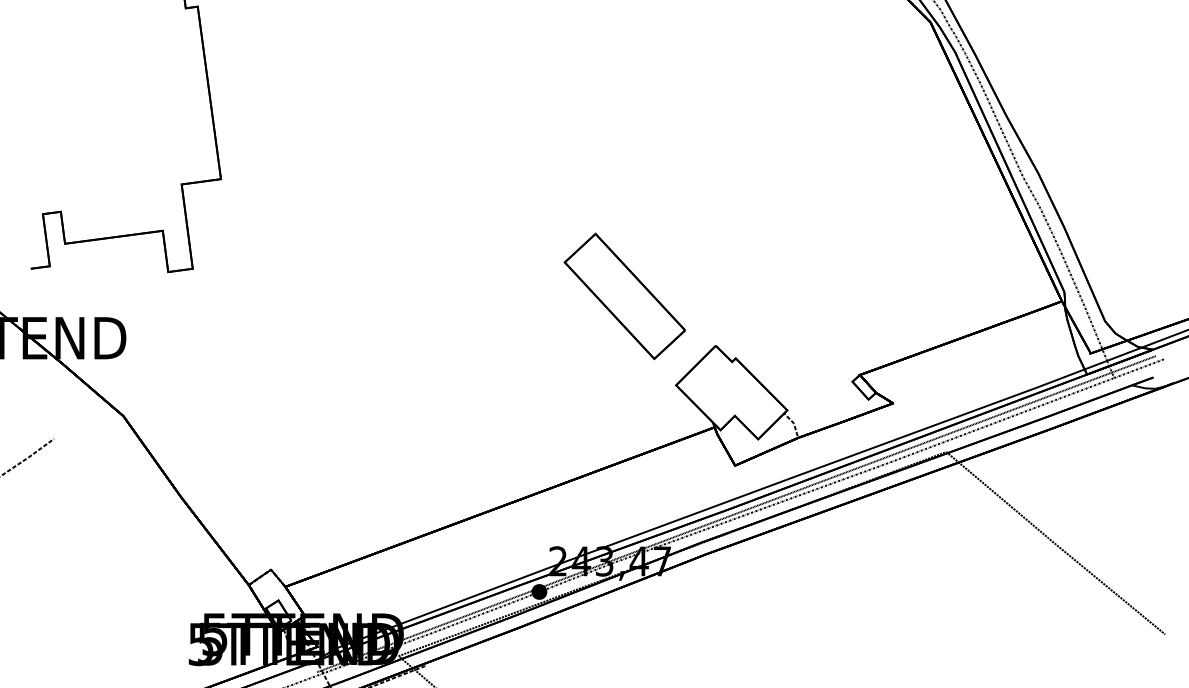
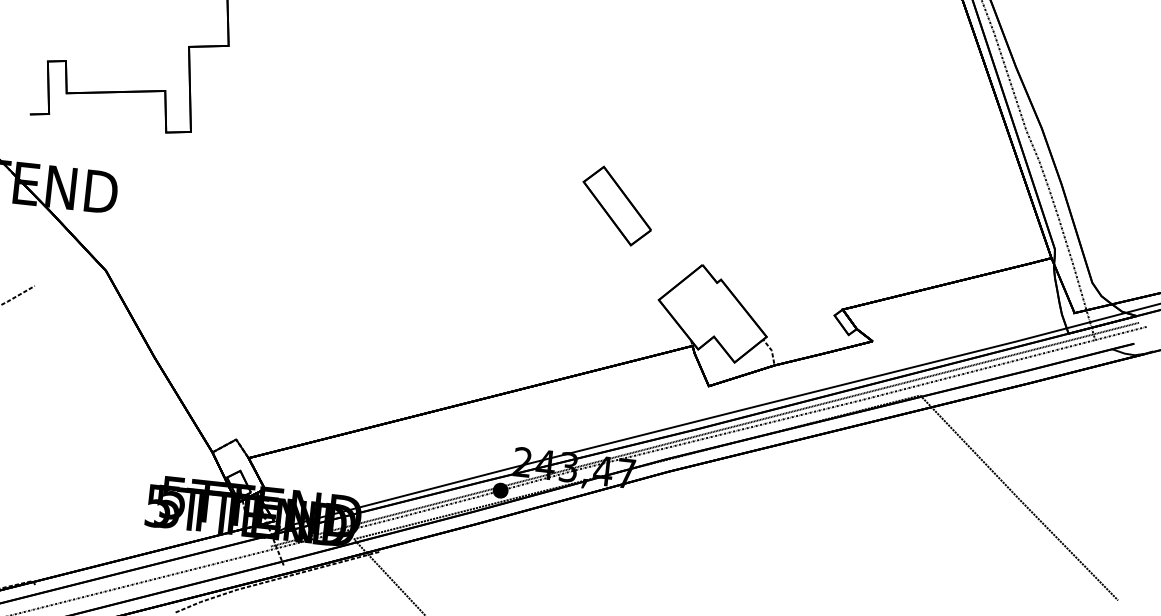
part: (624, 296) -> (617, 206), size x0.6

